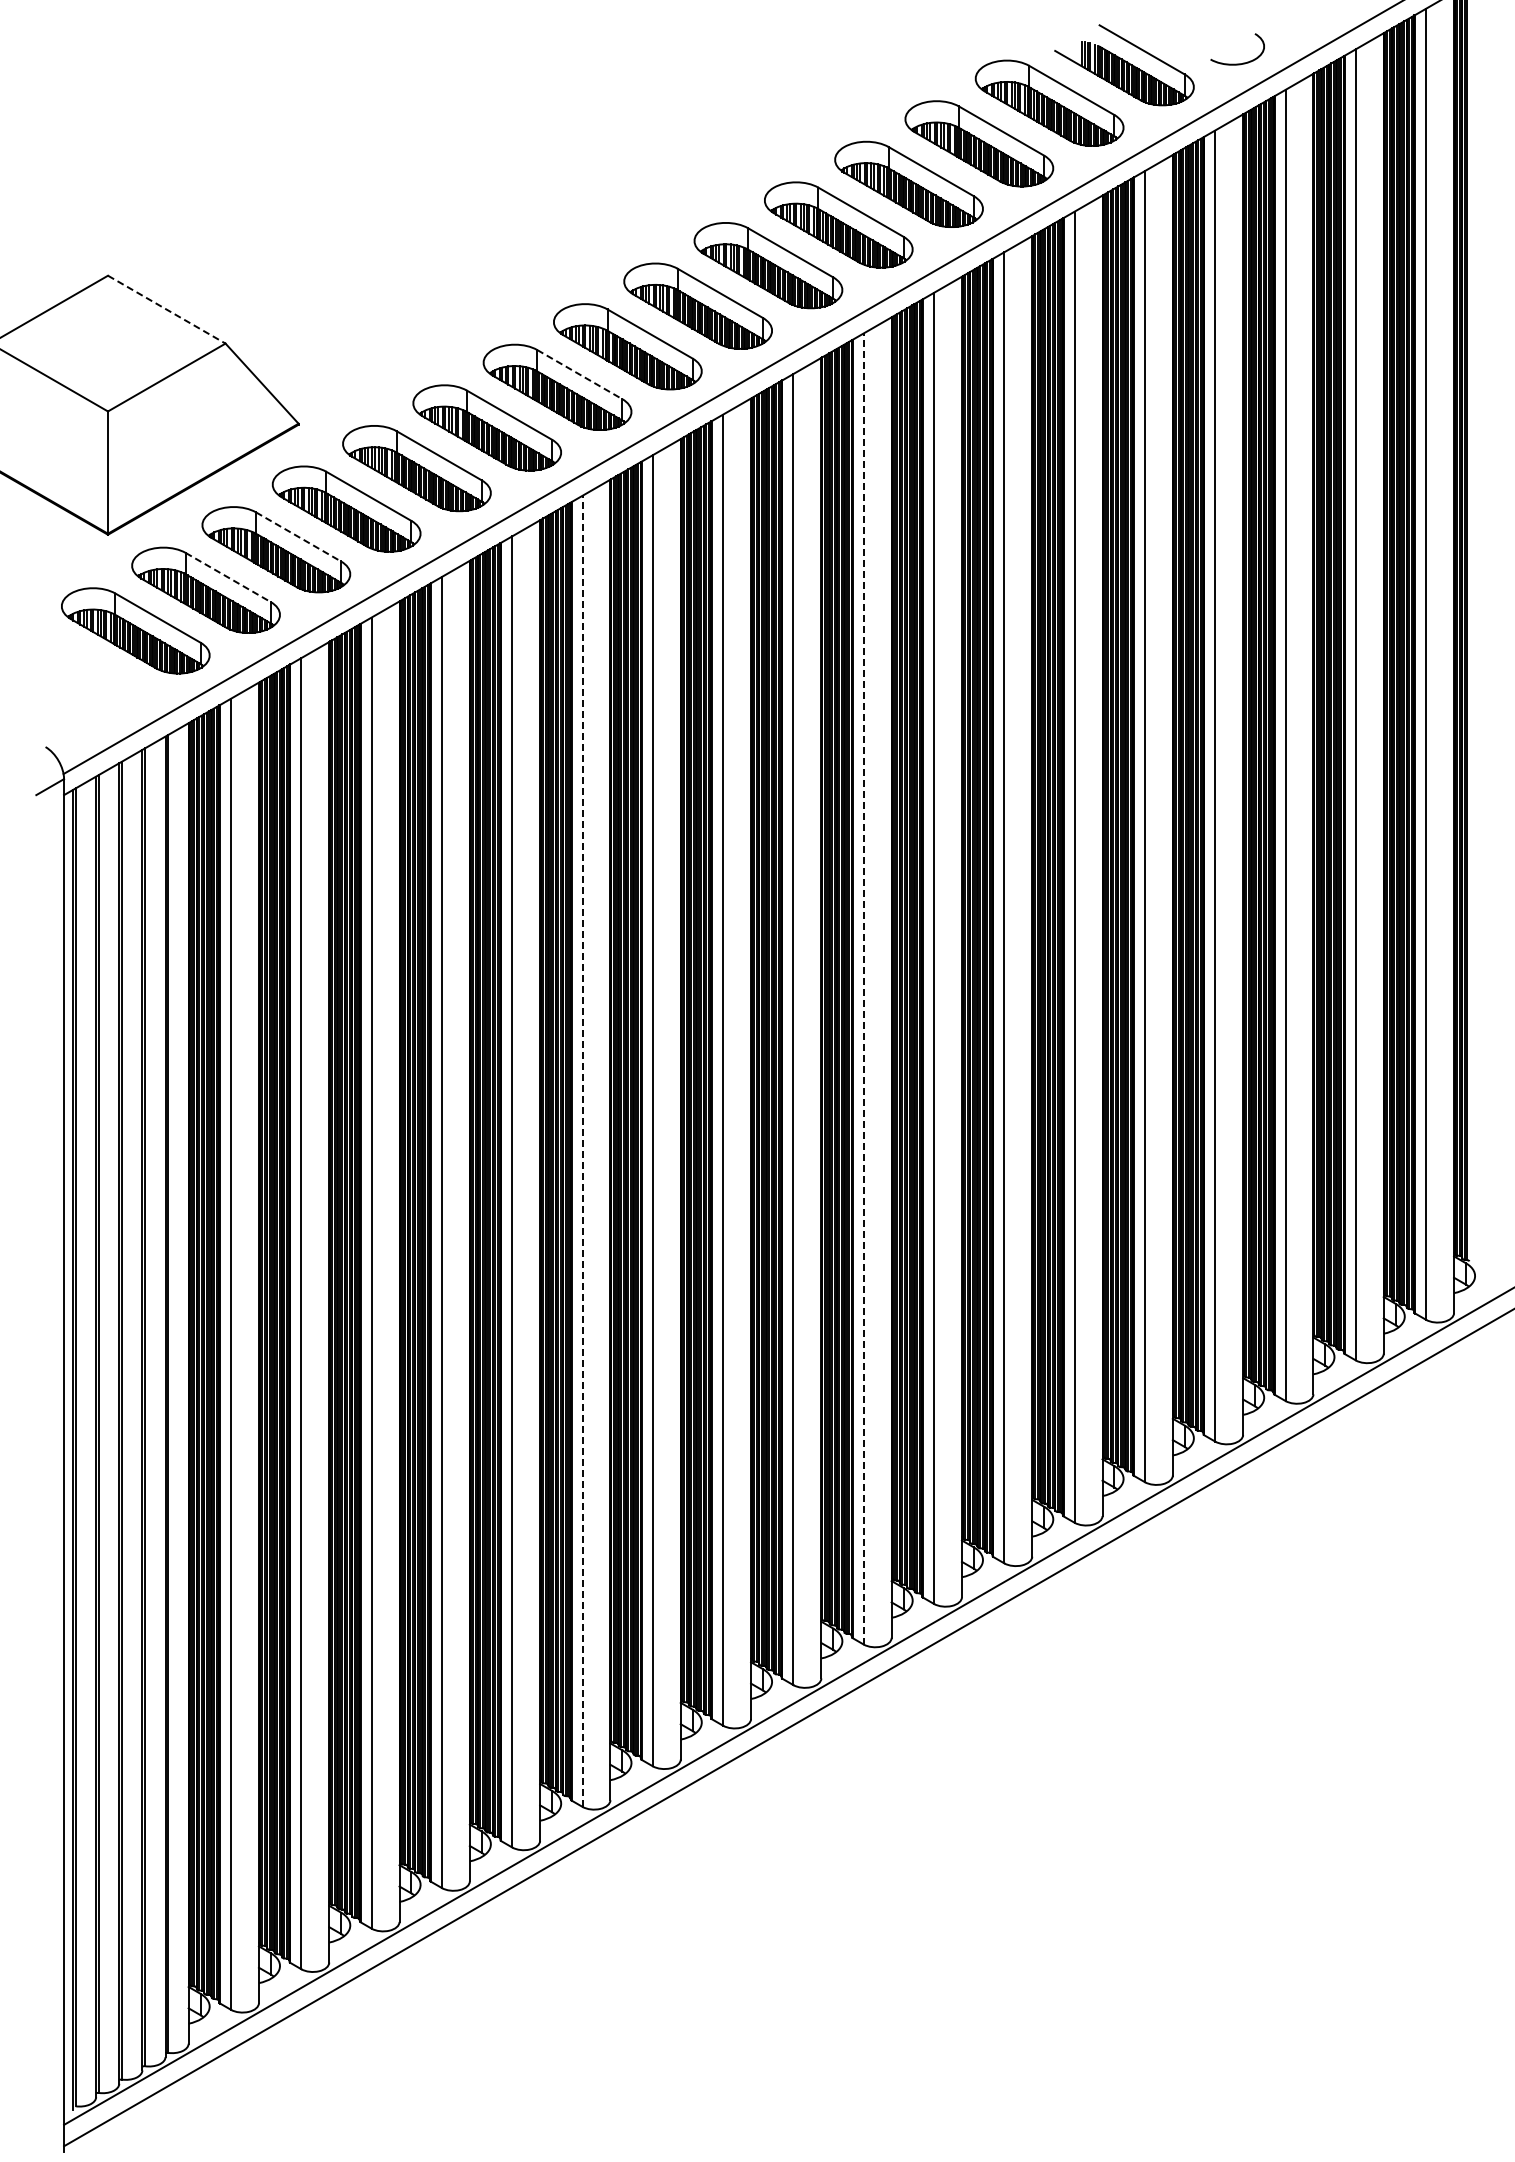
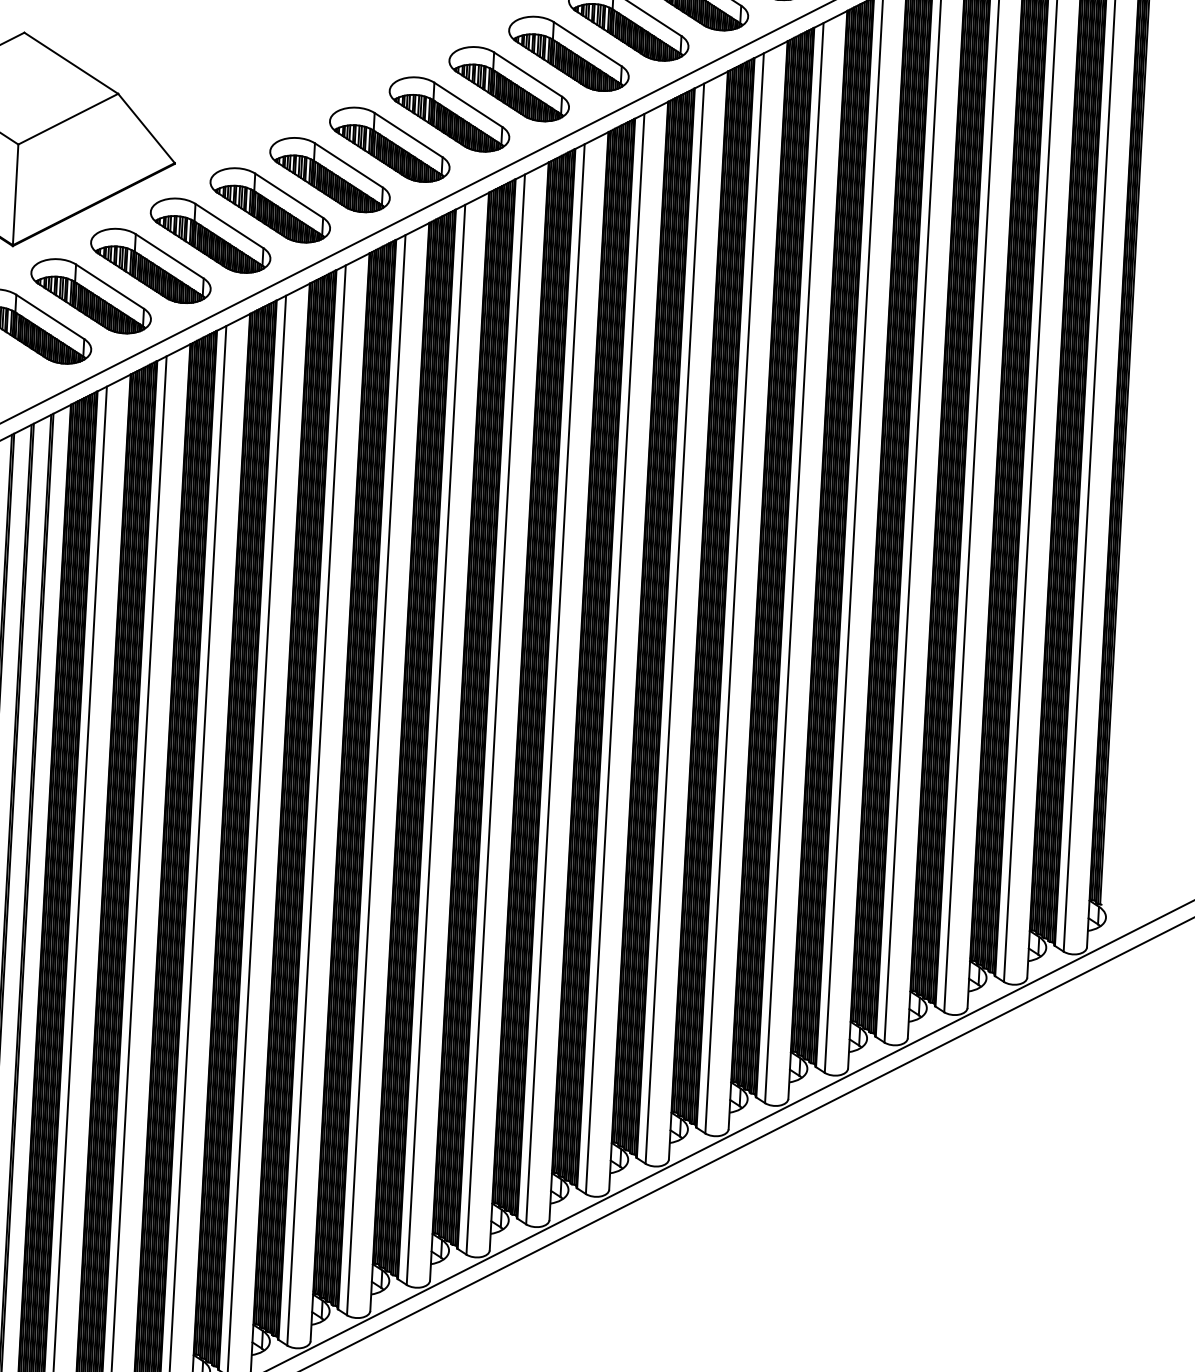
line: (166, 309) -> (71, 63), dashed -> solid
line: (580, 374) -> (409, 135), dashed -> solid
line: (298, 537) -> (169, 256), dashed -> solid
line: (228, 577) -> (110, 286), dashed -> solid
line: (863, 988) -> (614, 653), dashed -> solid
line: (582, 1151) -> (376, 775), dashed -> solid

